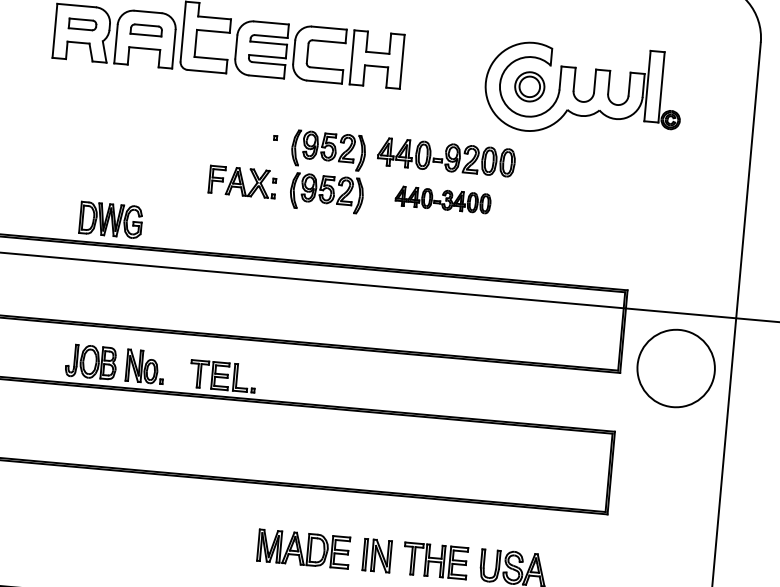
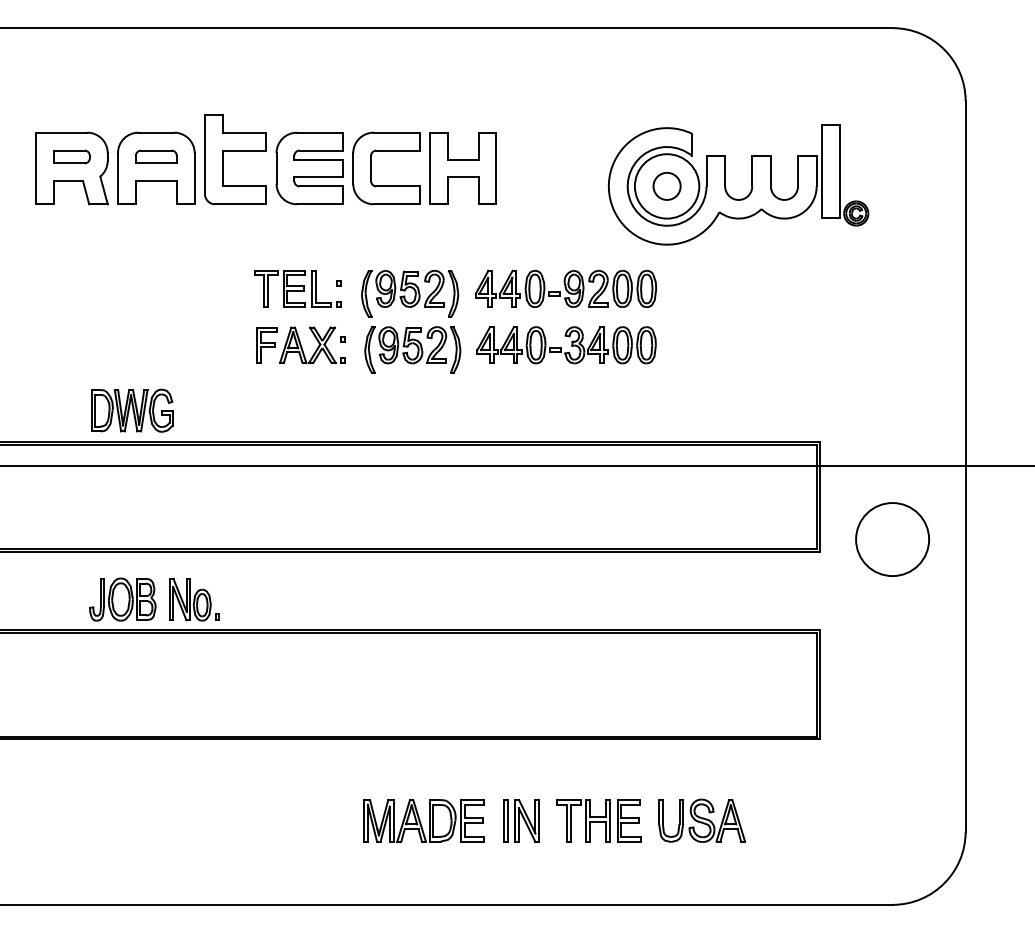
circle: (529, 86) -> (666, 186), size x1.67
part: (443, 200) -> (566, 345), size x1.43
circle: (676, 368) -> (892, 539), size x0.71
part: (222, 375) -> (297, 288), moved

